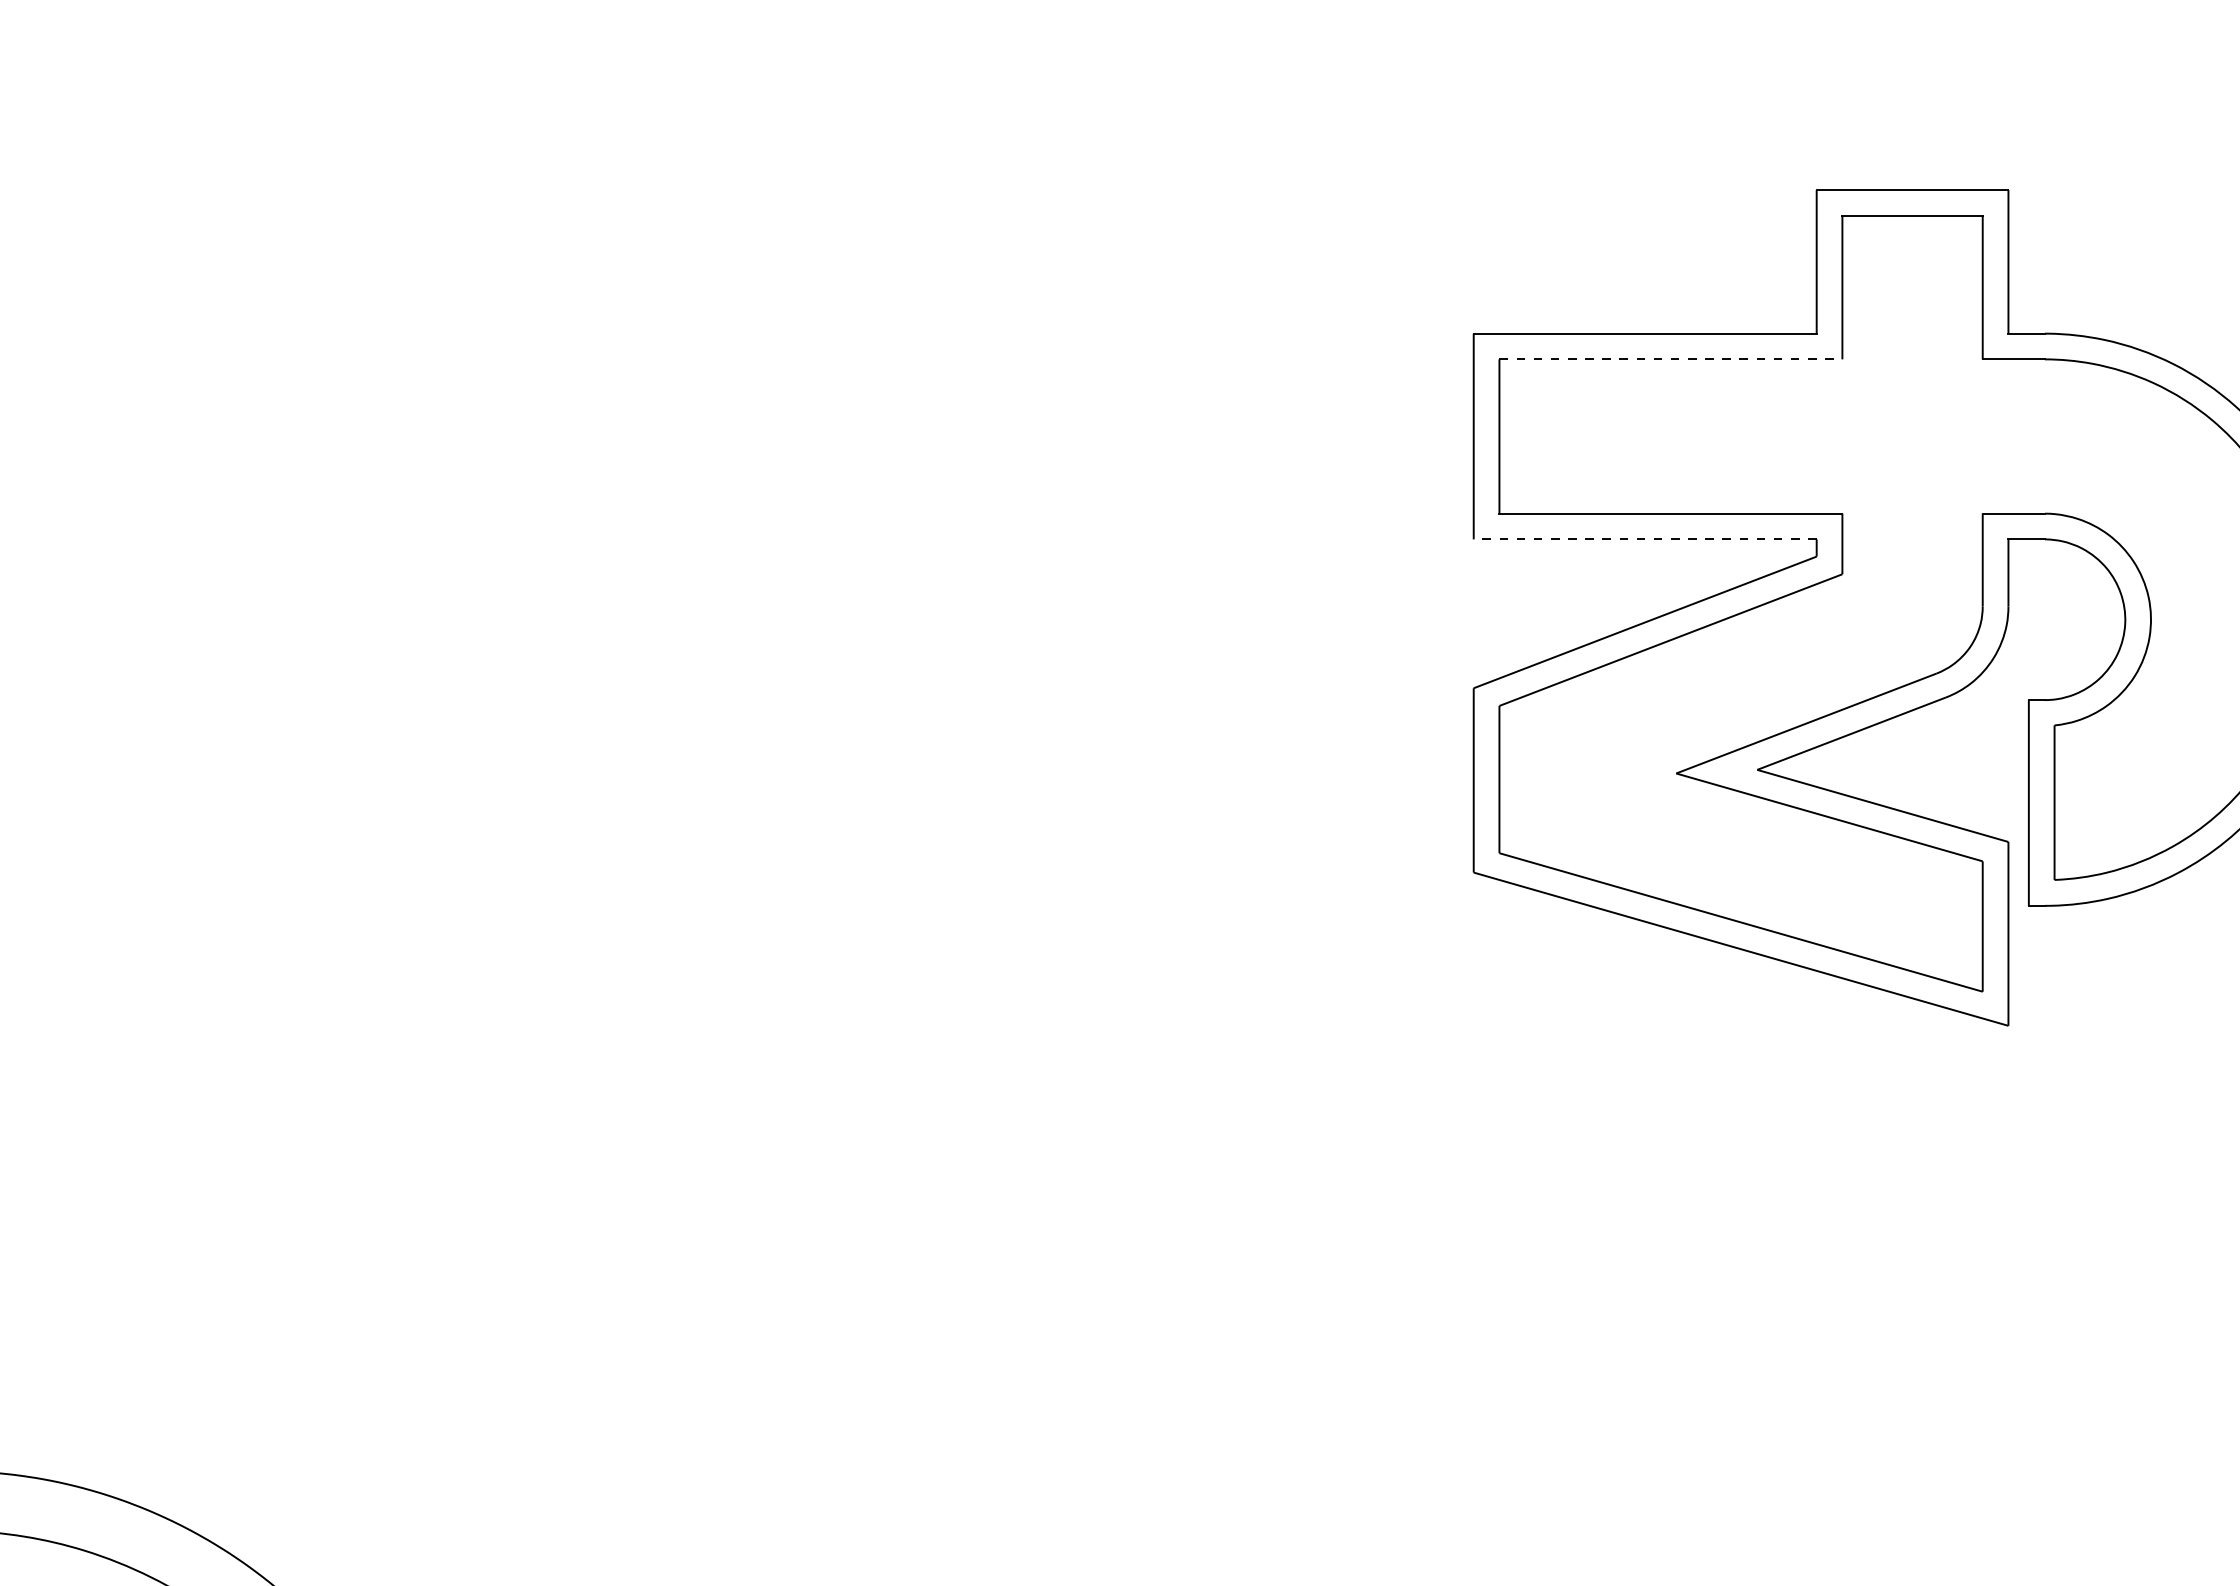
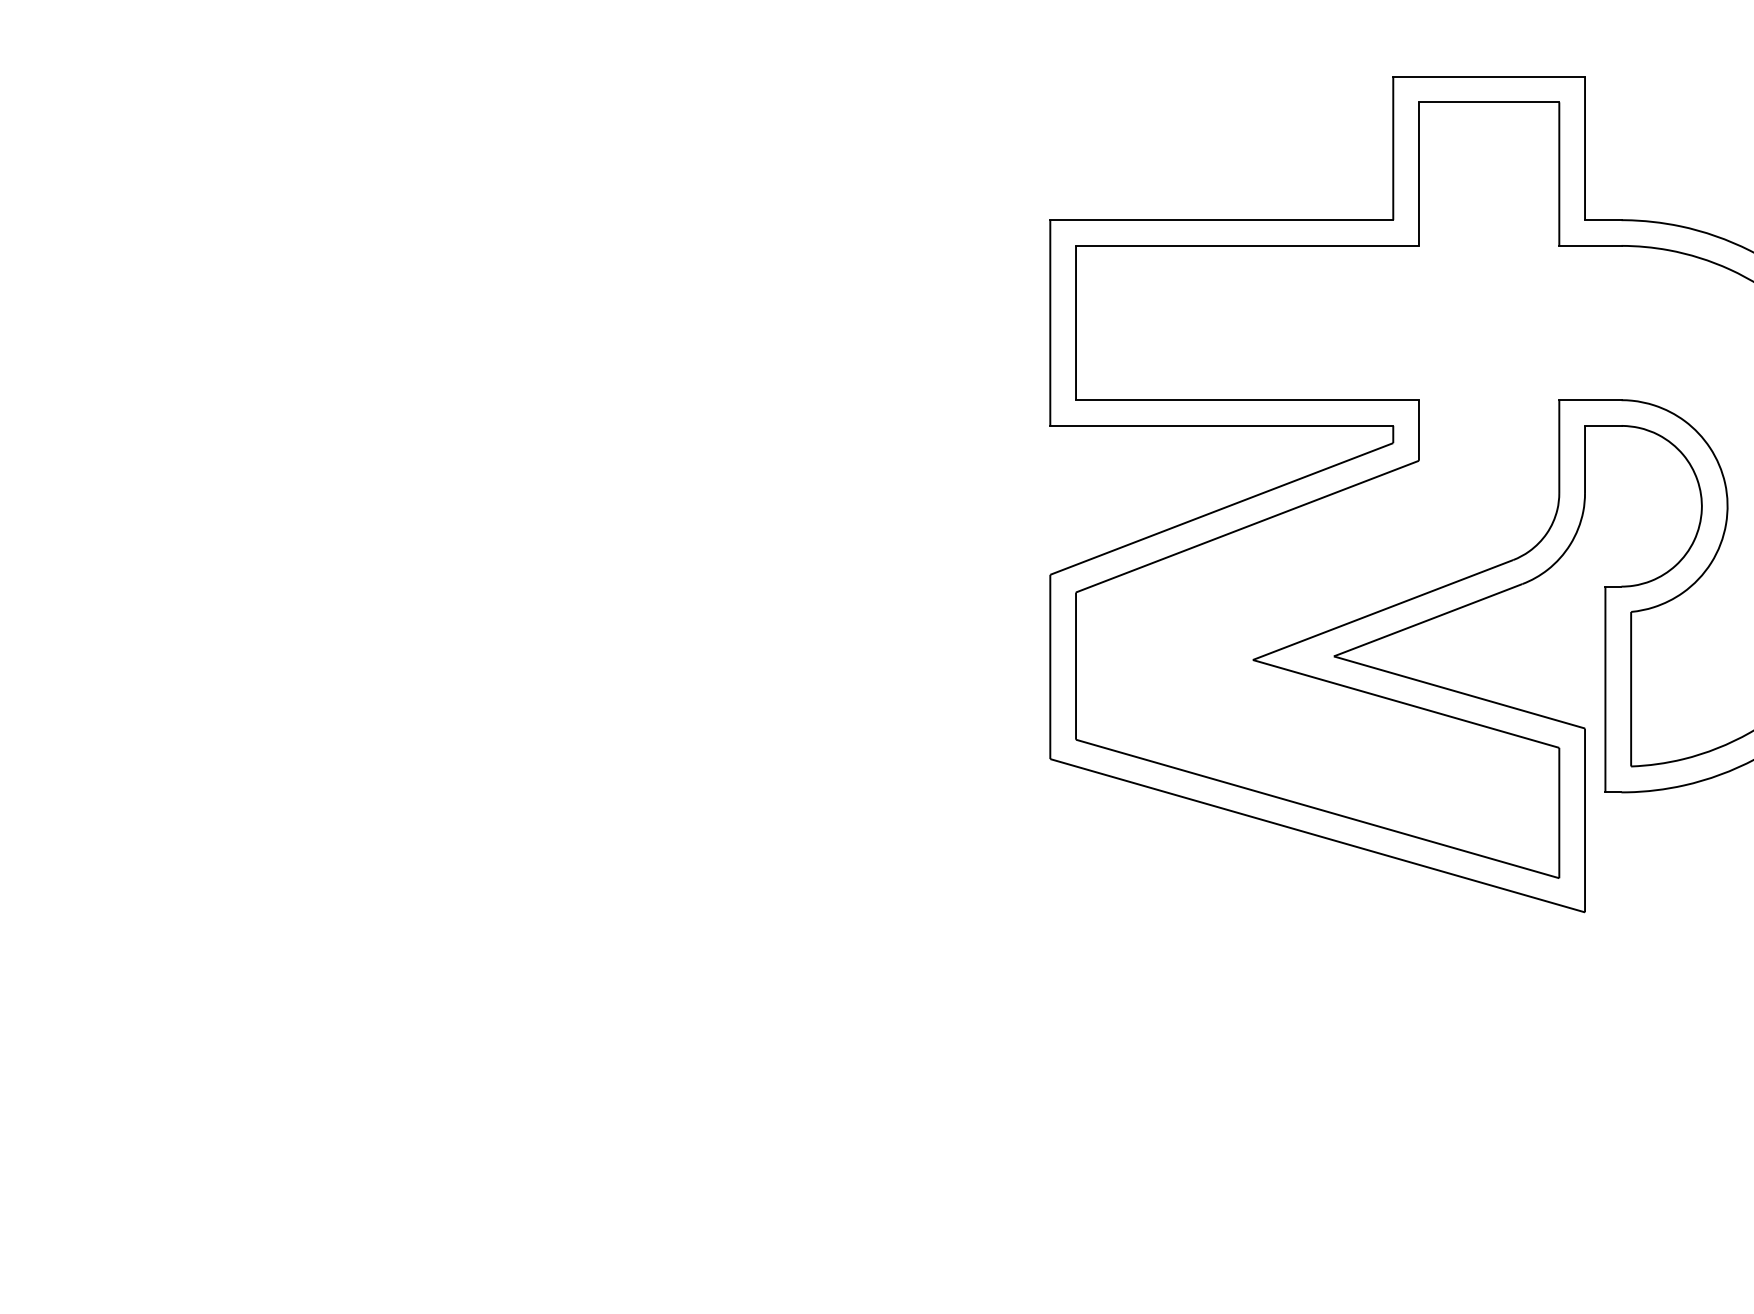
line: (1671, 359) -> (1248, 246), dashed -> solid
line: (1644, 539) -> (1221, 426), dashed -> solid

